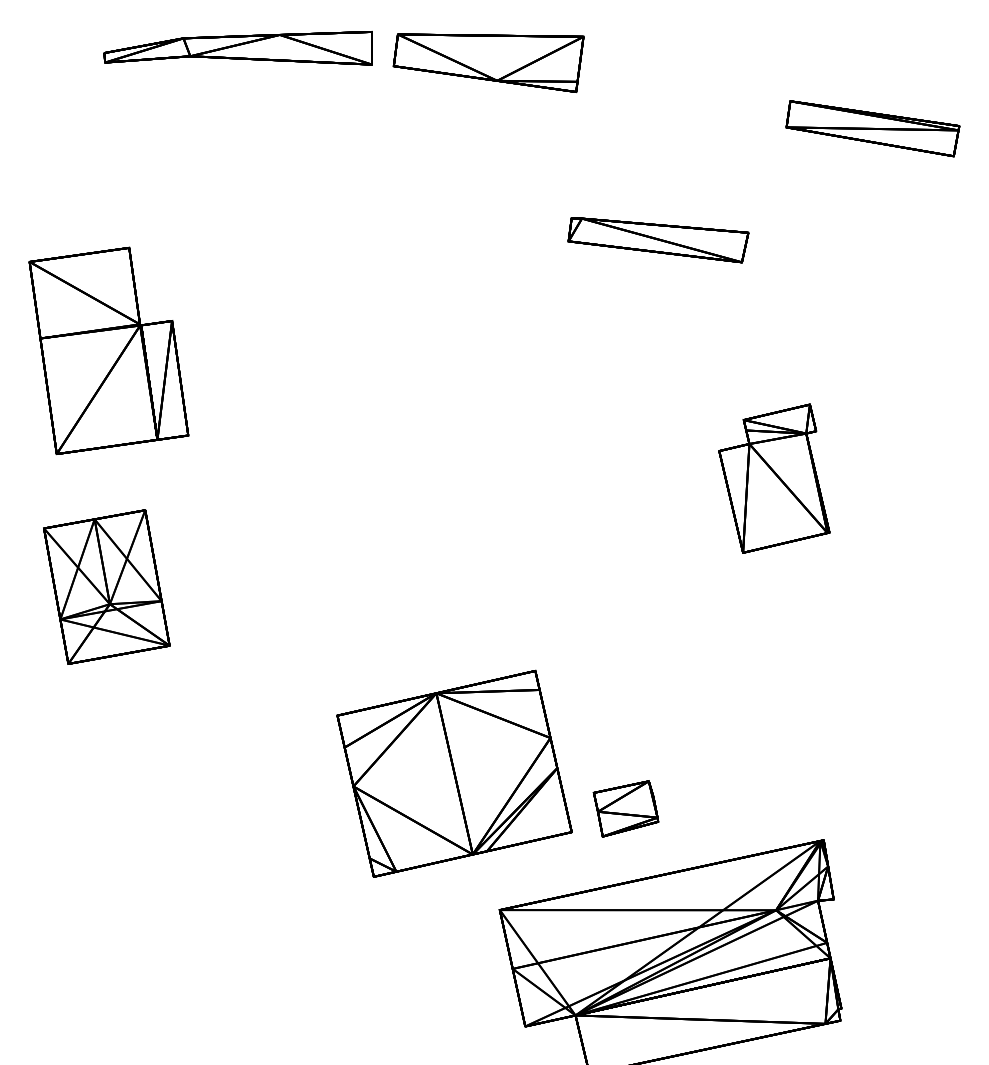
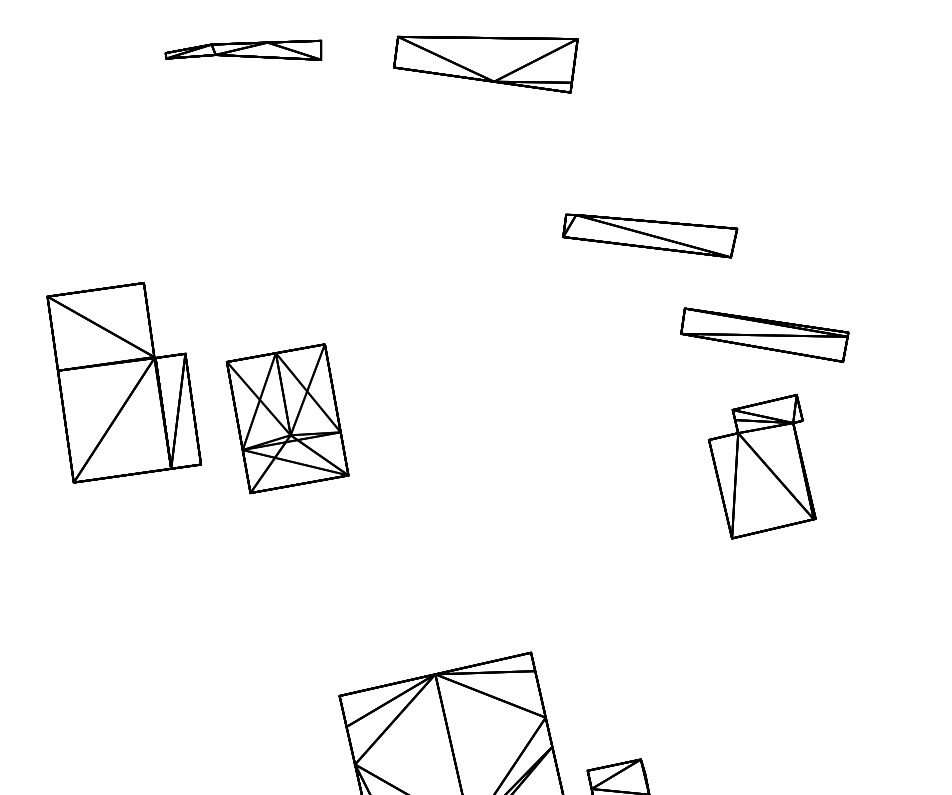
part: (237, 48) -> (242, 50), size x0.6
part: (872, 128) -> (764, 334), moved
part: (108, 350) -> (123, 382), moved
part: (106, 586) -> (287, 418), moved

